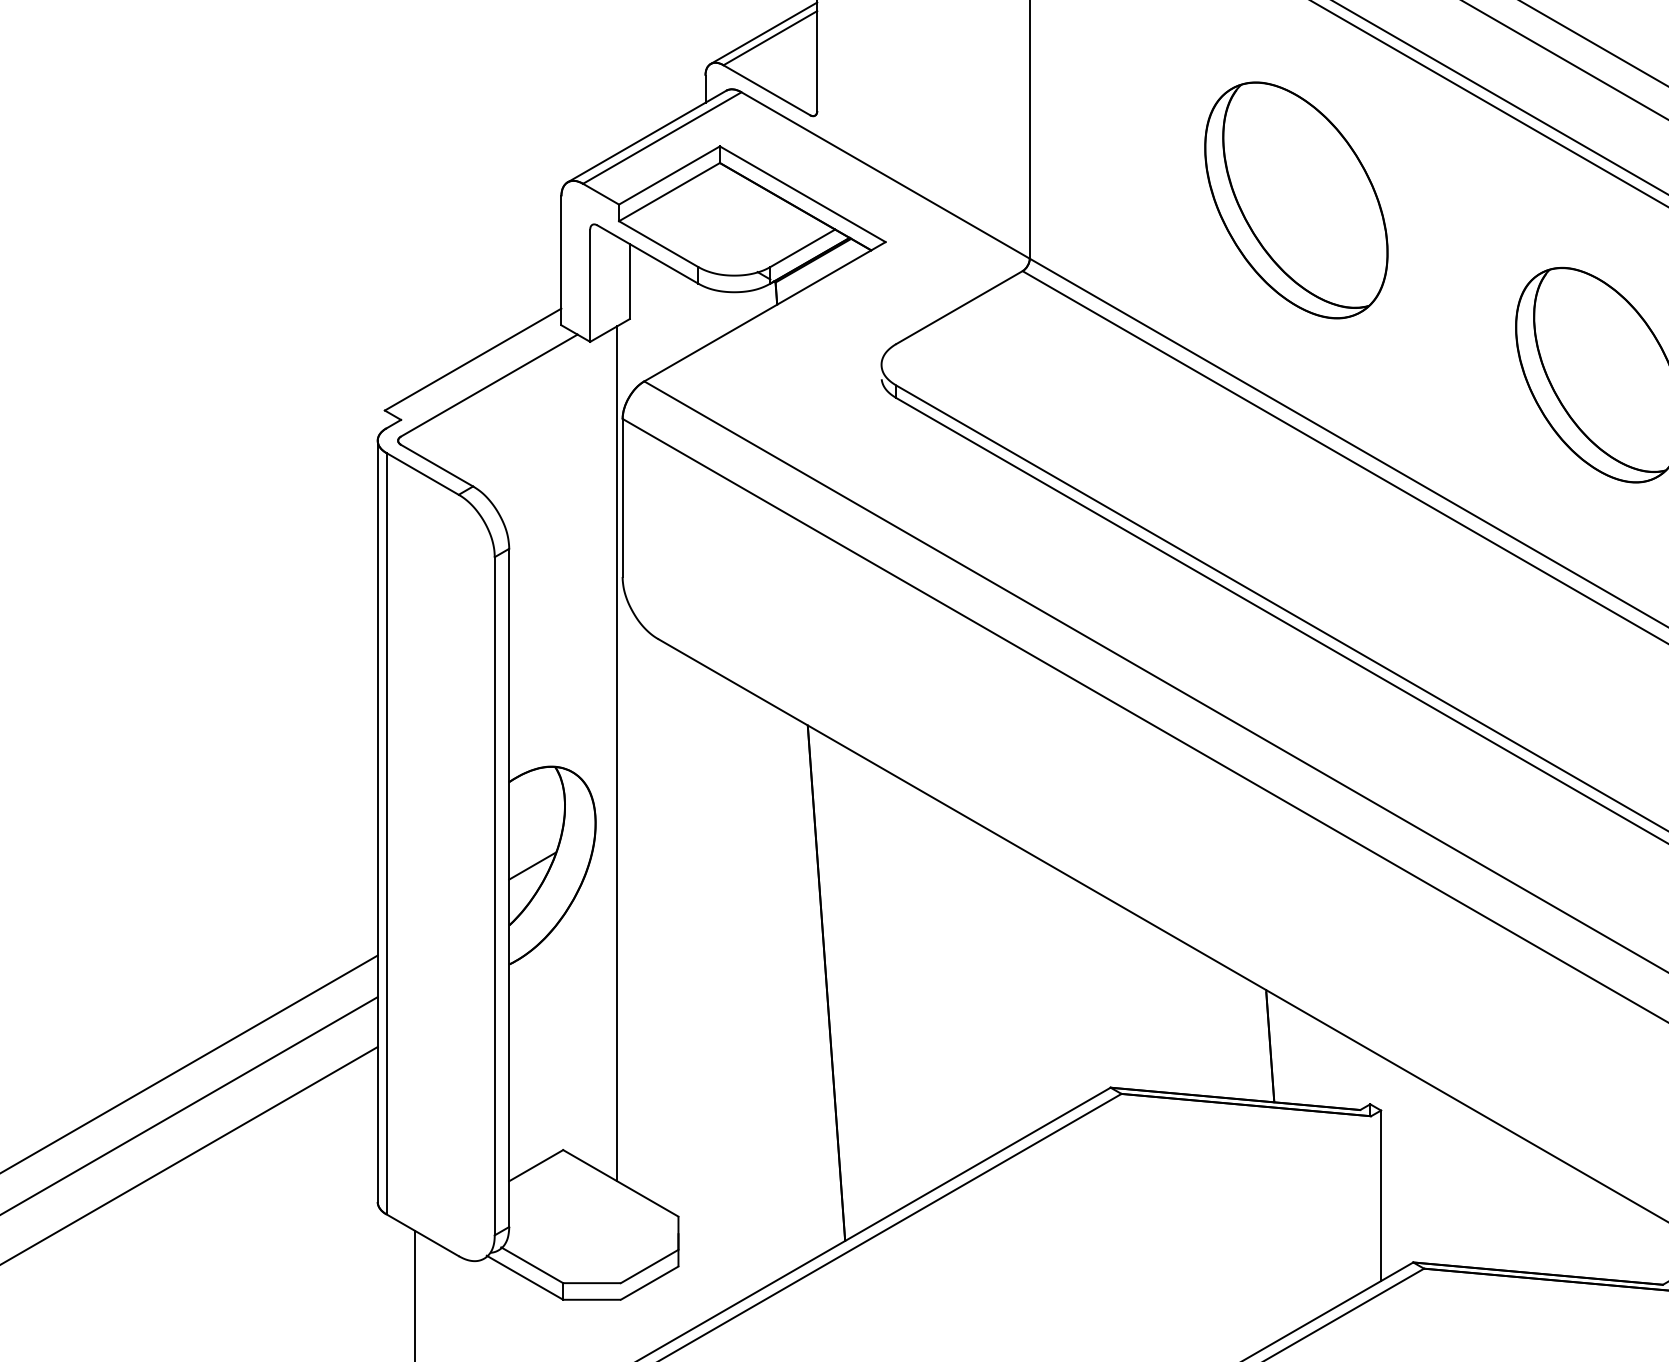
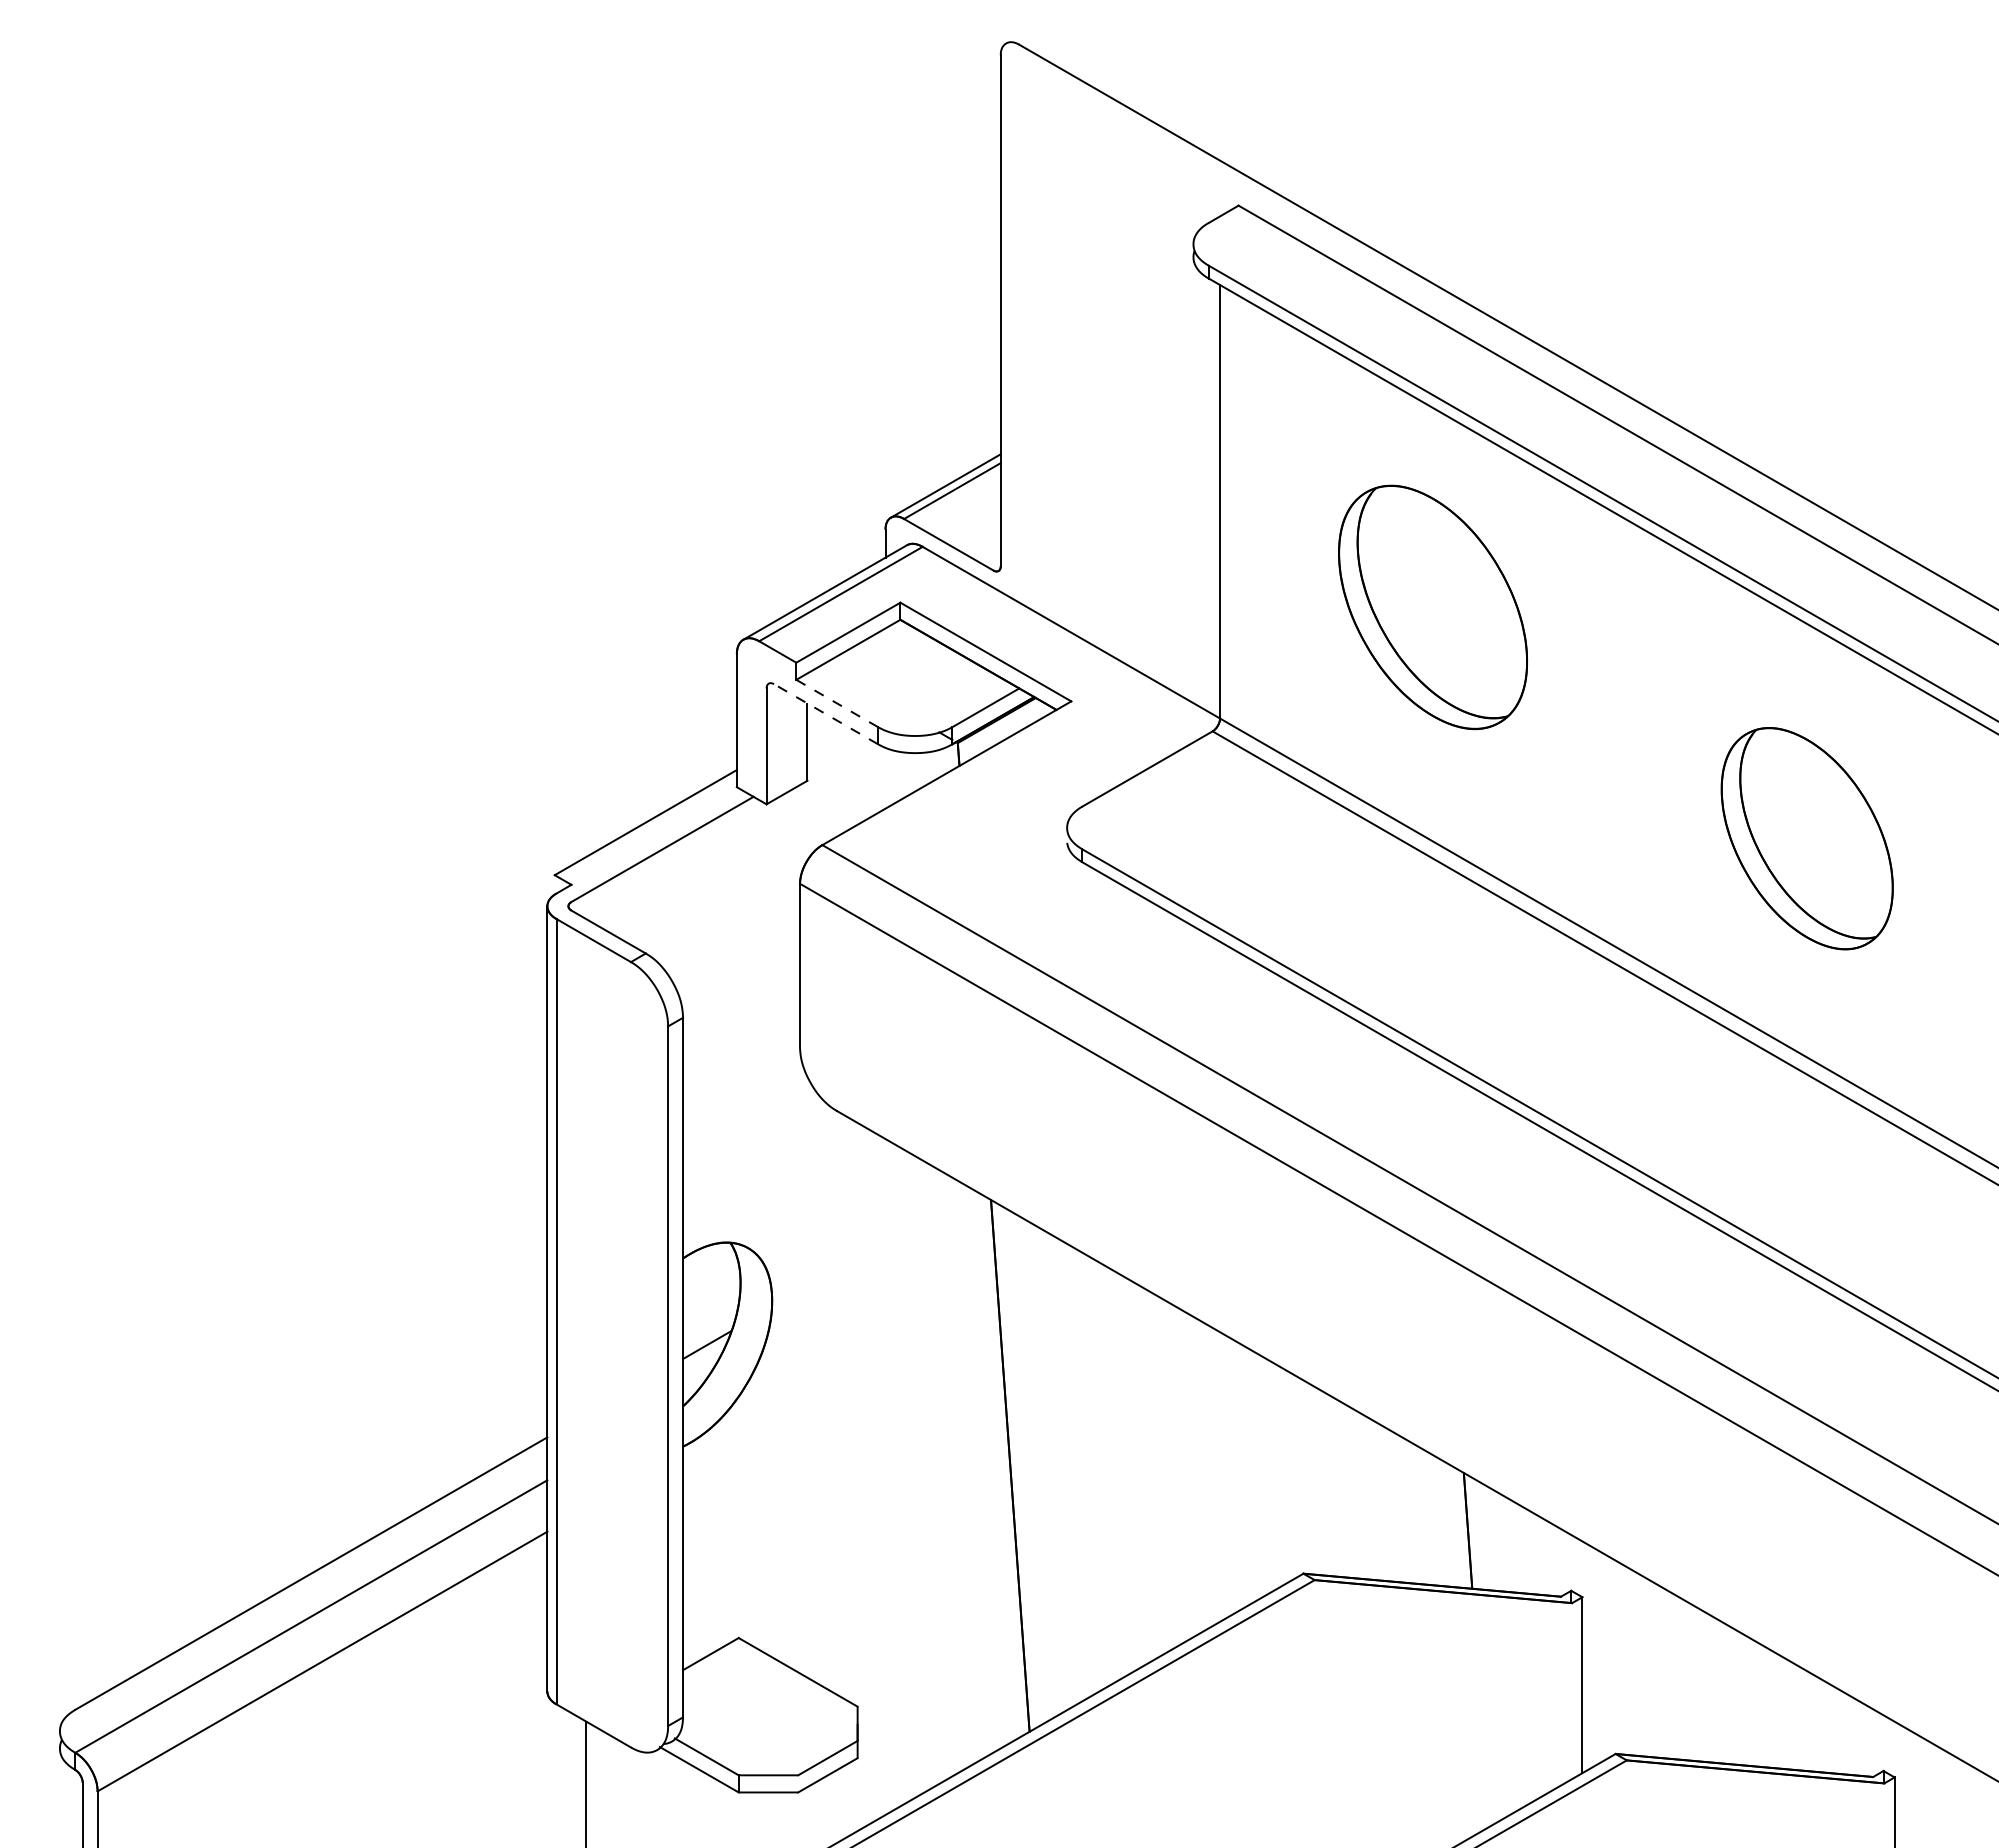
part: (1295, 200) -> (1432, 607), moved
line: (658, 244) -> (837, 703), solid -> dashed
line: (647, 253) -> (825, 713), solid -> dashed
line: (617, 754) -> (794, 1229), removed

